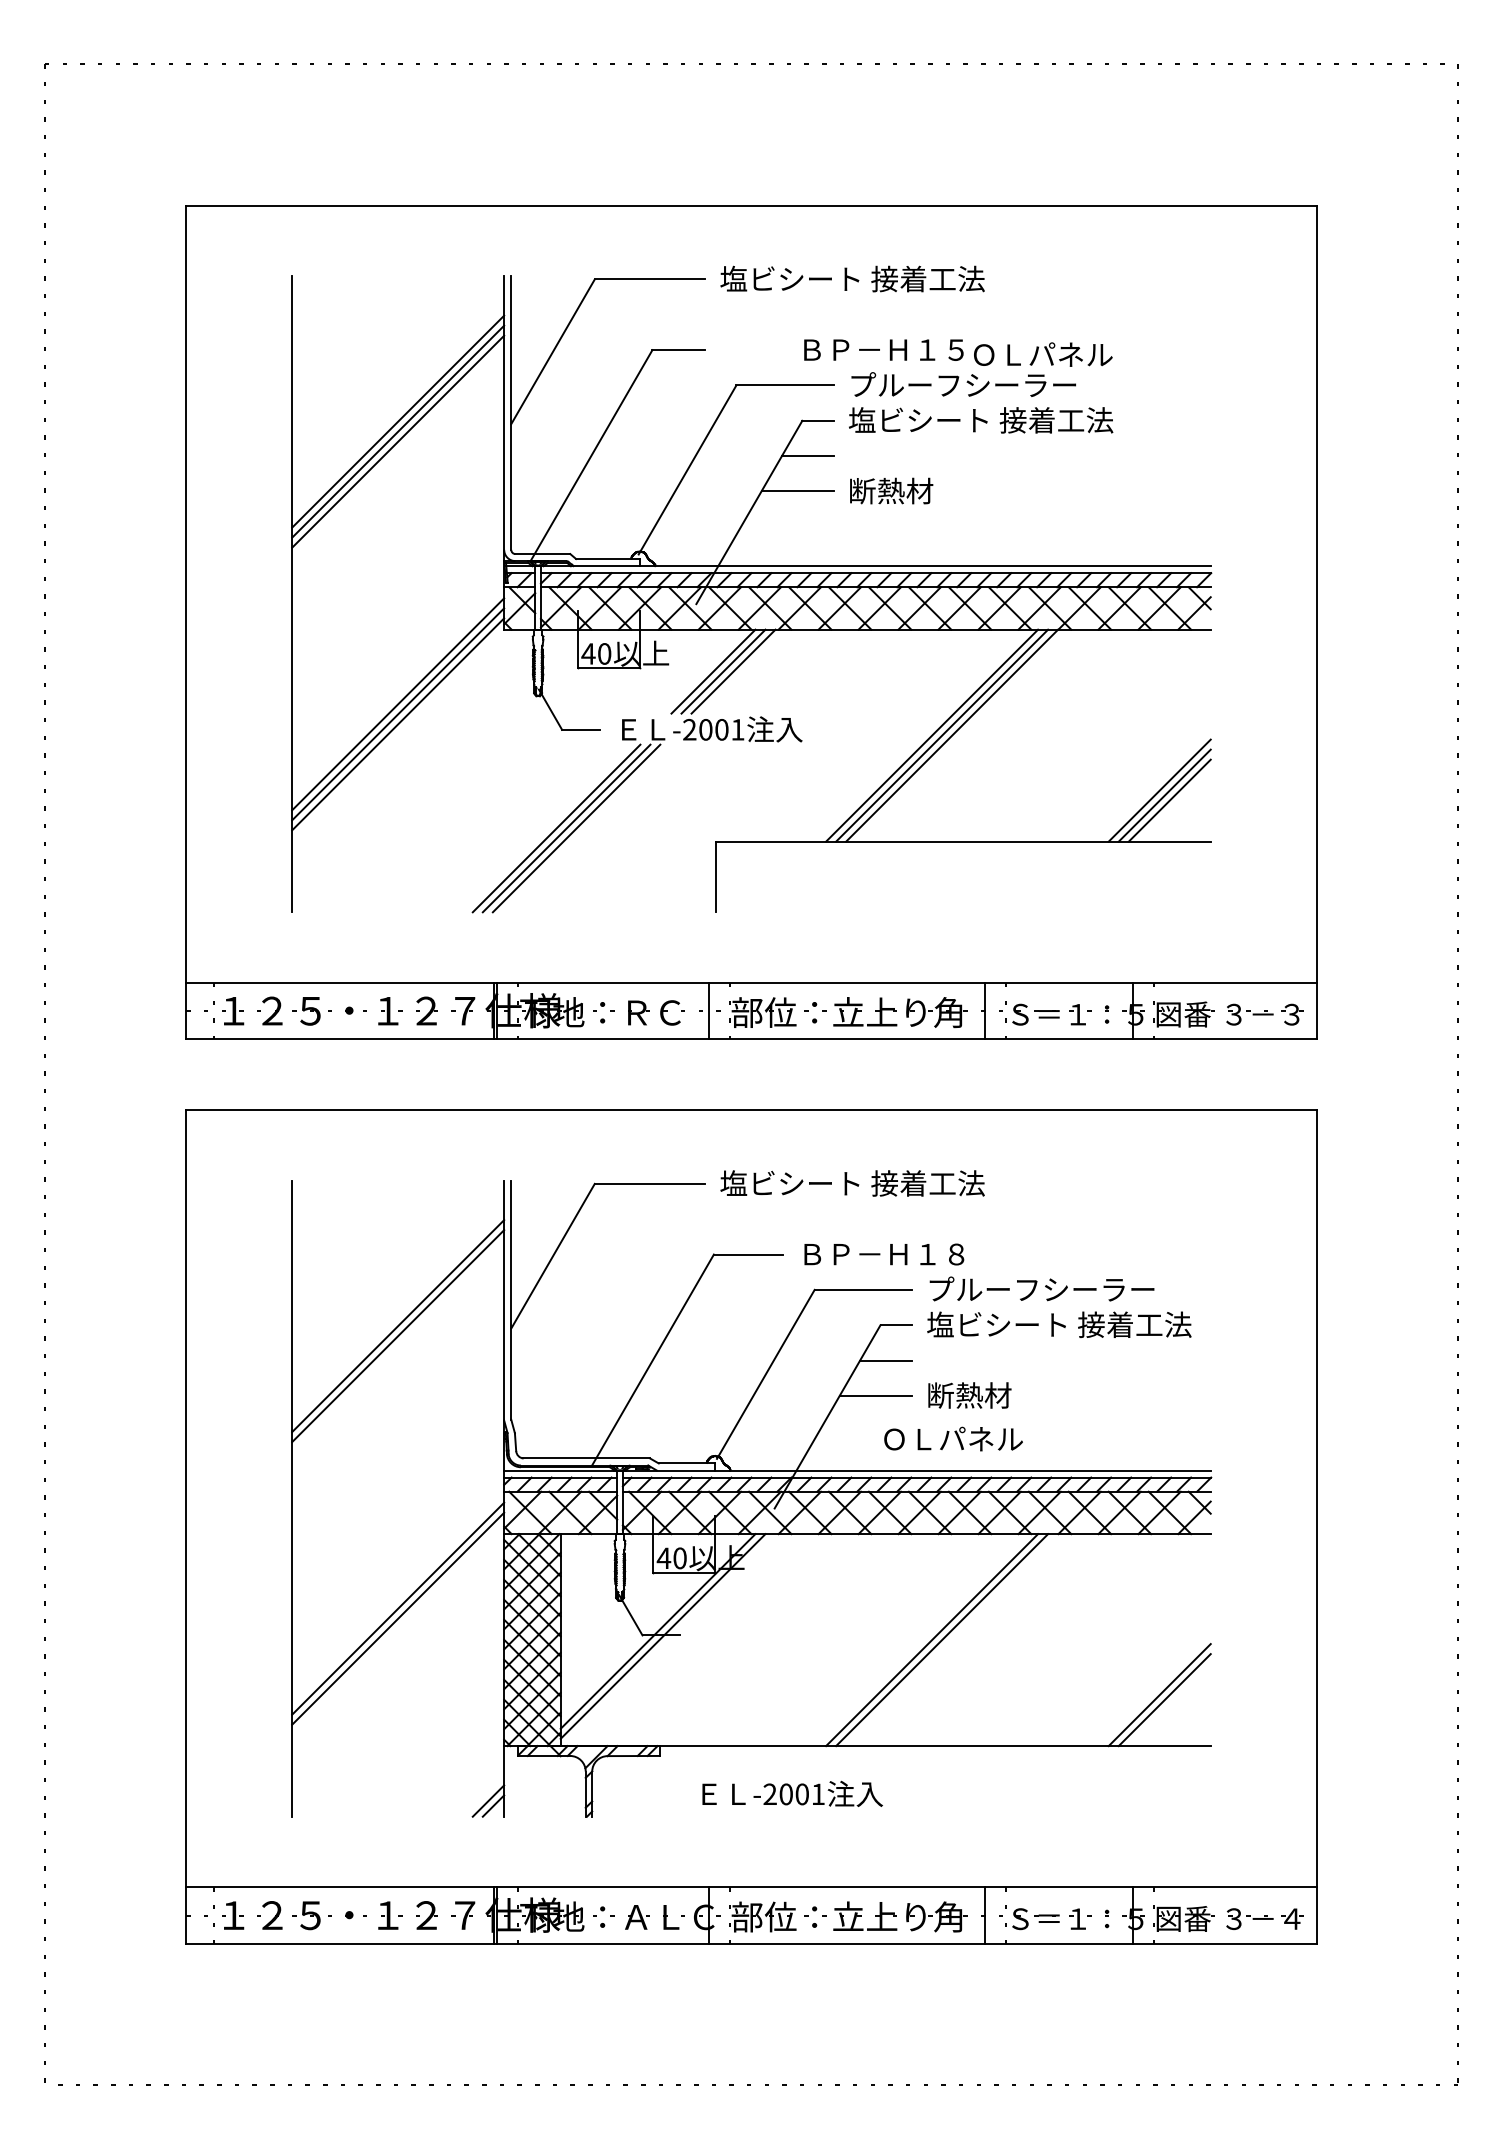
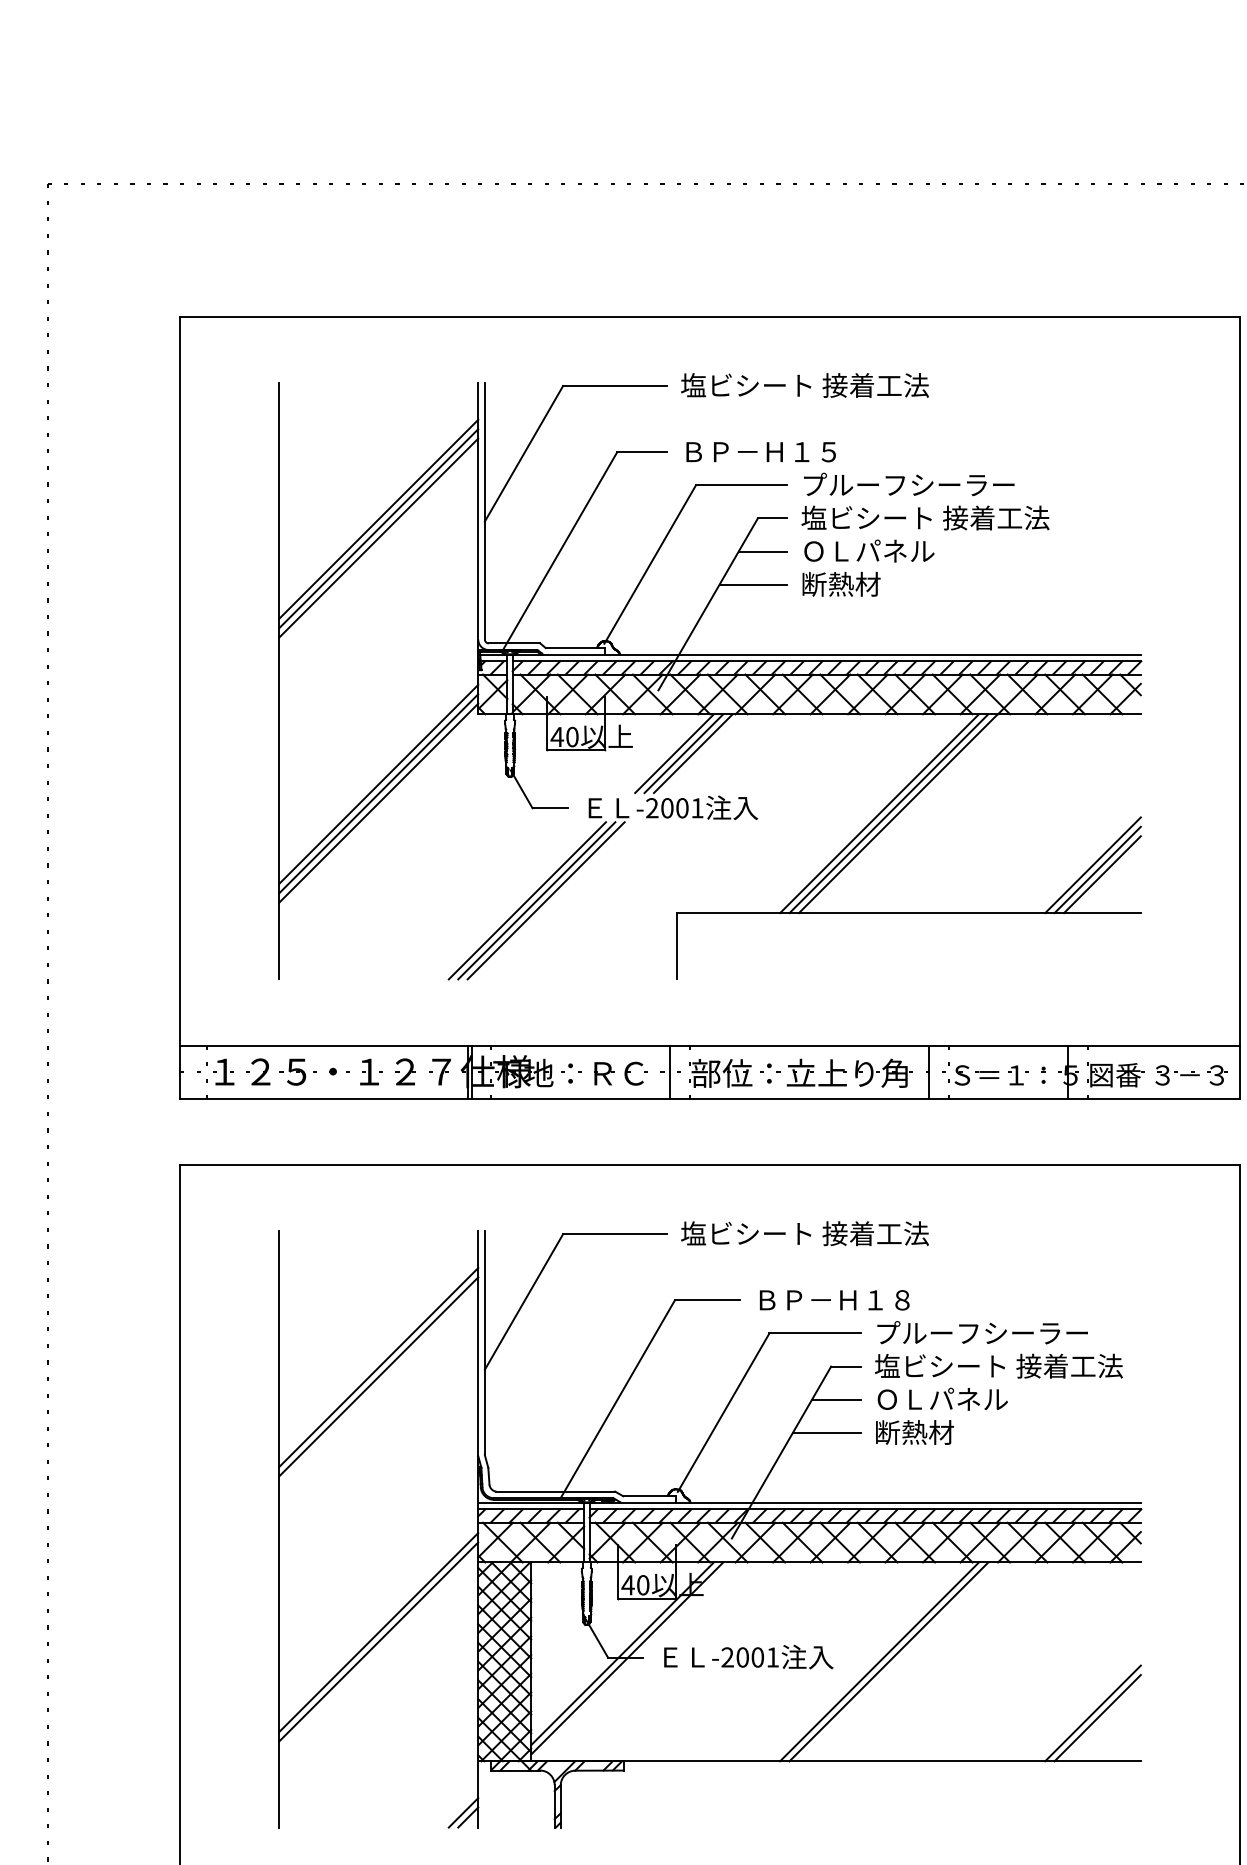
text: (883, 349) -> (760, 451), moved
text: (1043, 354) -> (869, 550), moved
text: (953, 1438) -> (942, 1398), moved
text: (792, 1793) -> (748, 1656), moved

